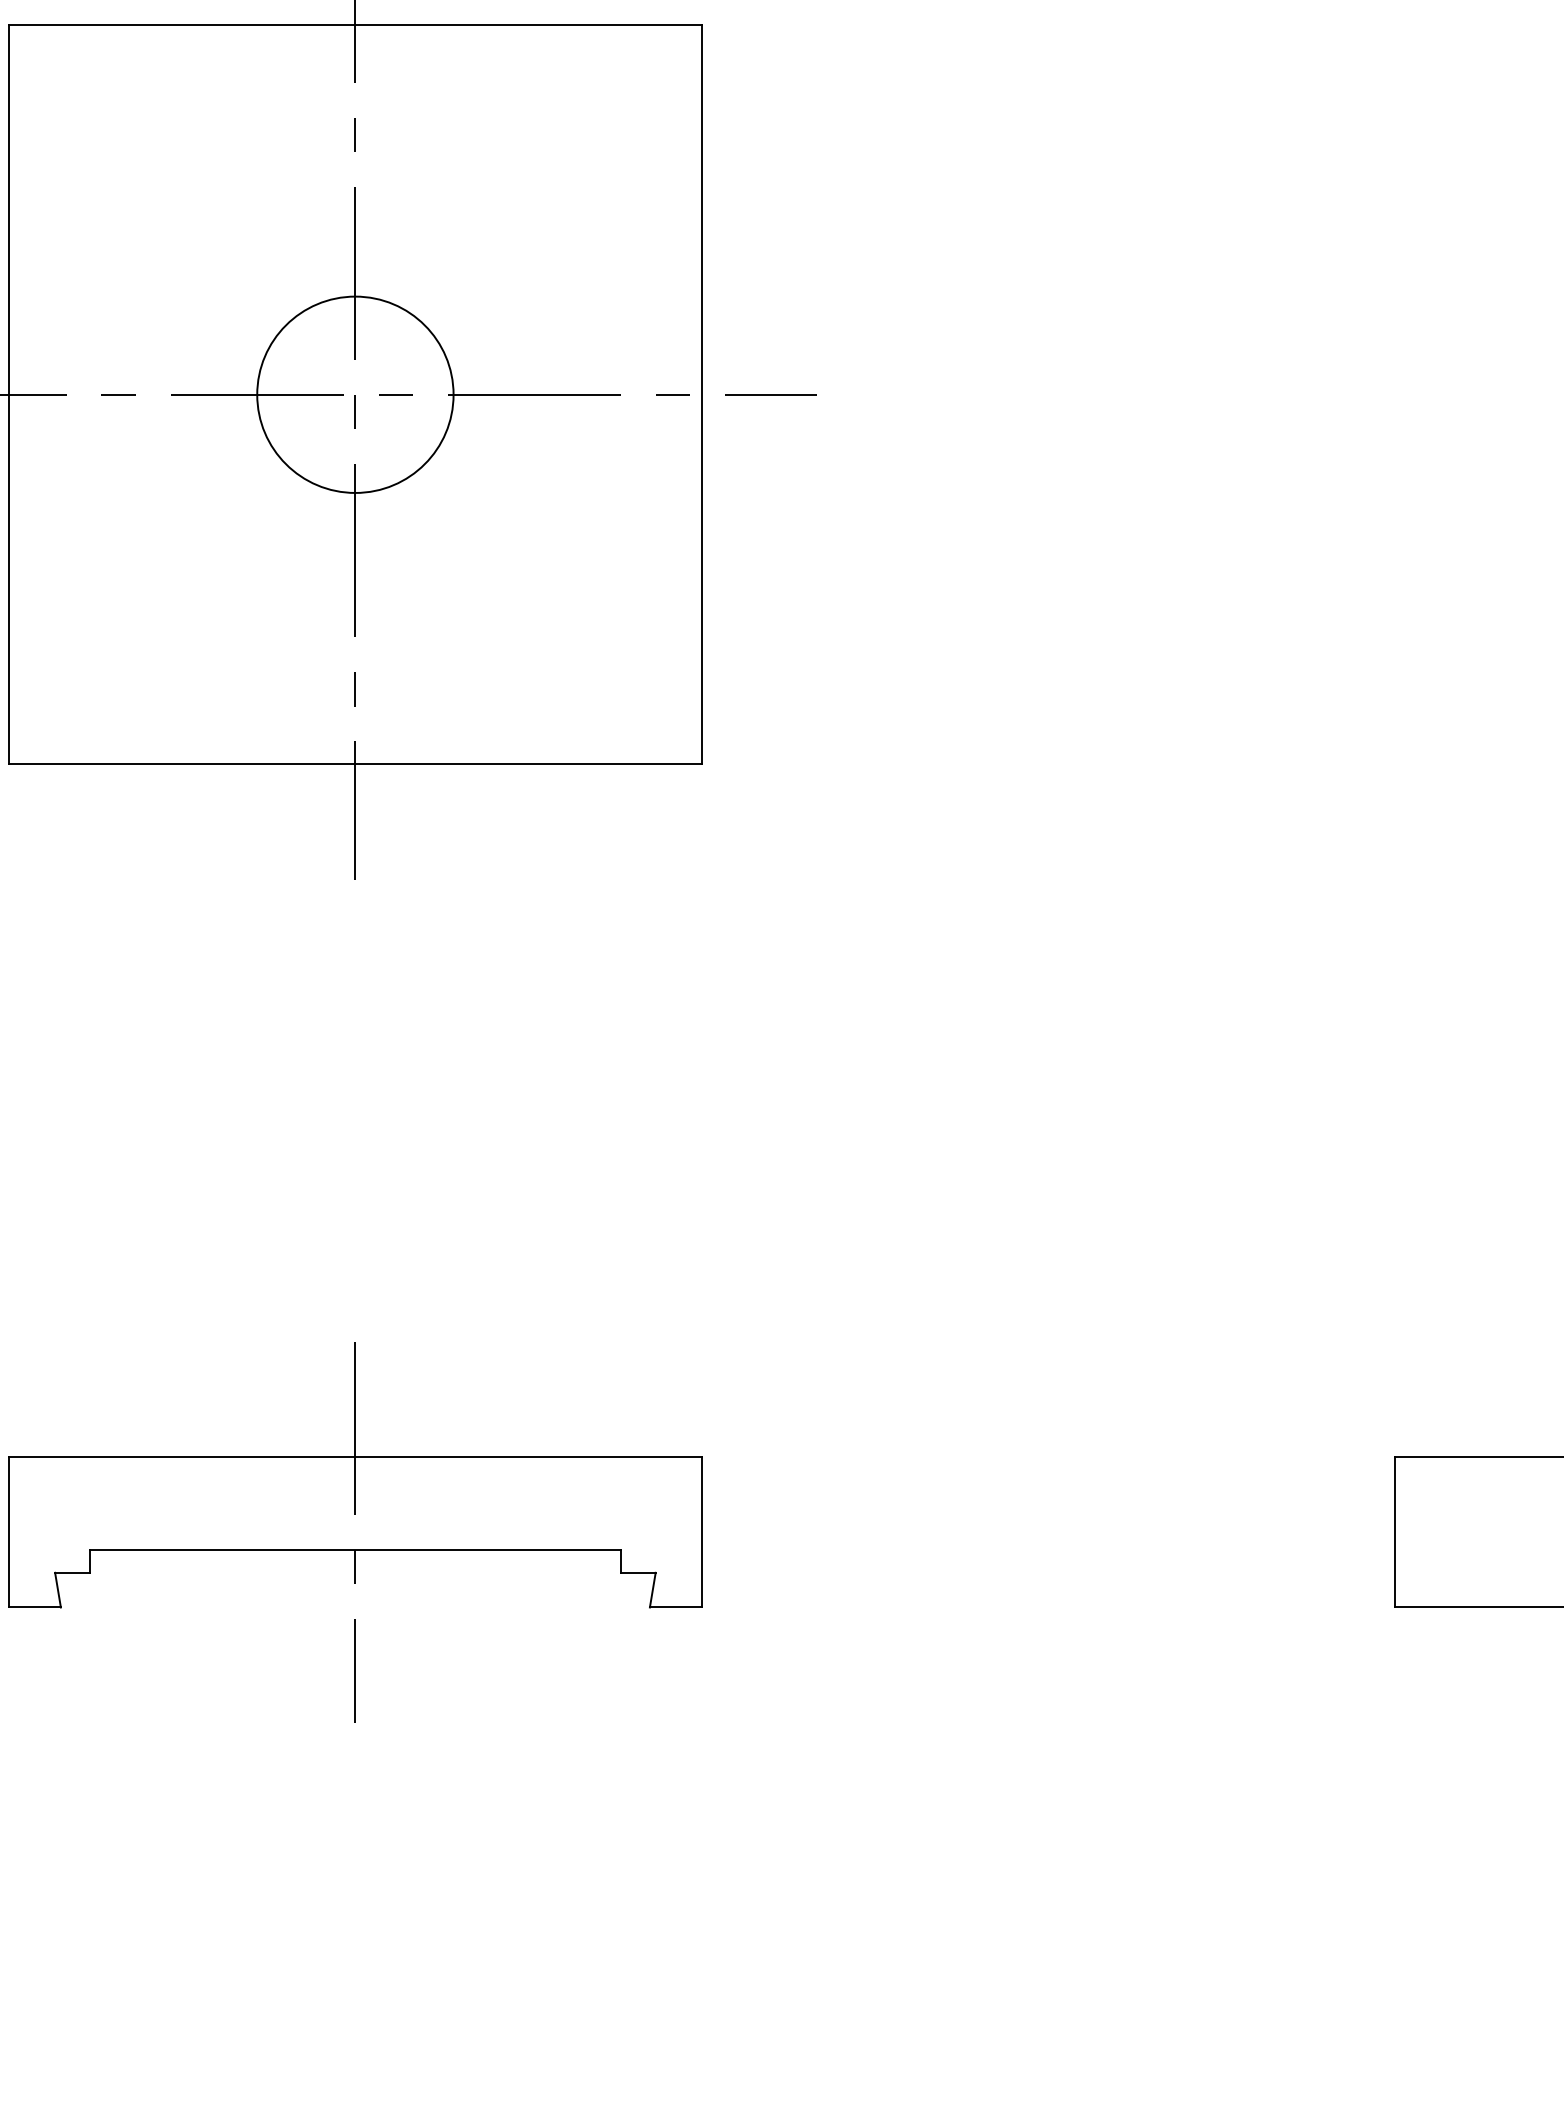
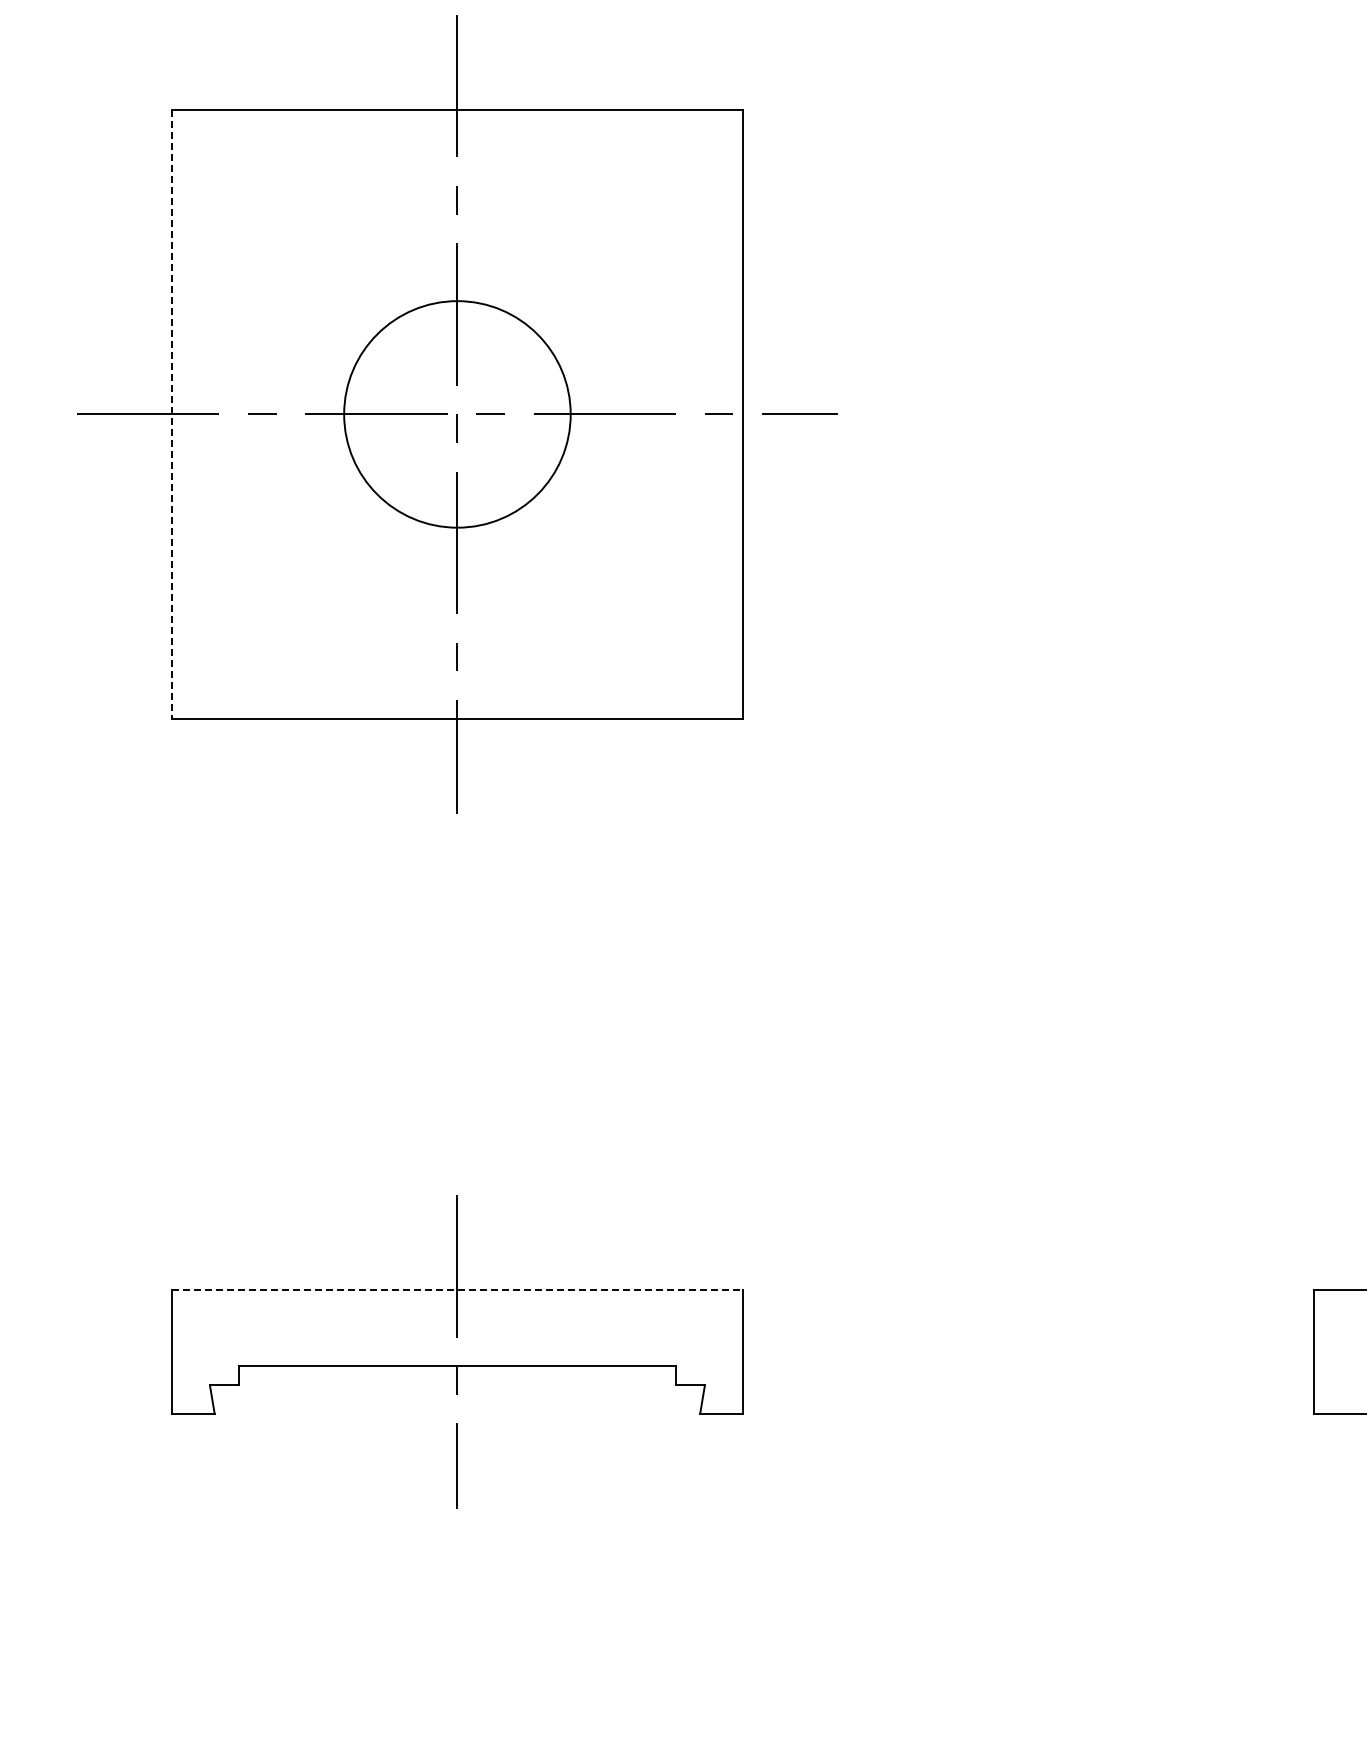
line: (8, 394) -> (171, 414), solid -> dashed
circle: (355, 394) -> (457, 414), size x1.4
line: (355, 1457) -> (457, 1290), solid -> dashed

